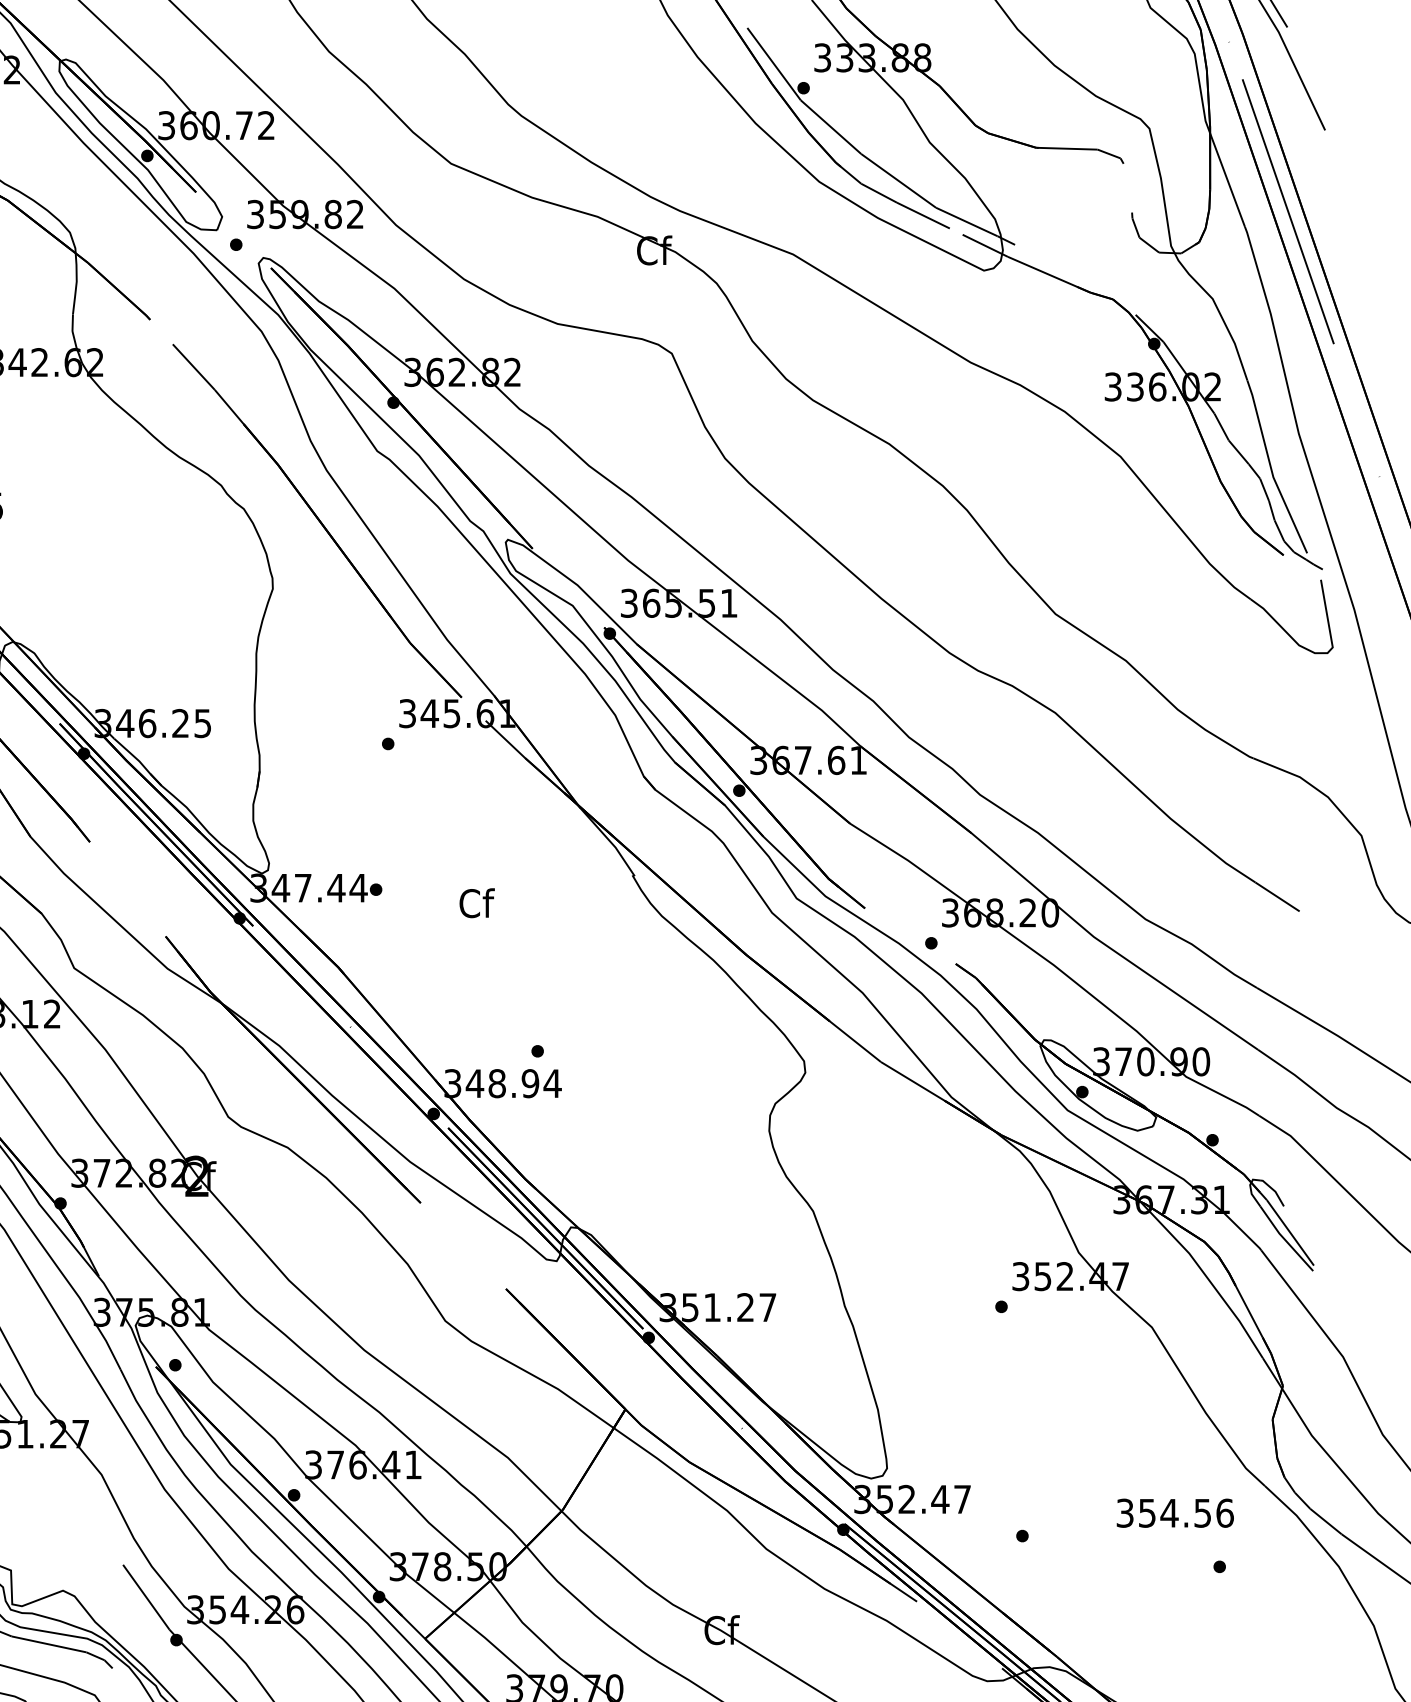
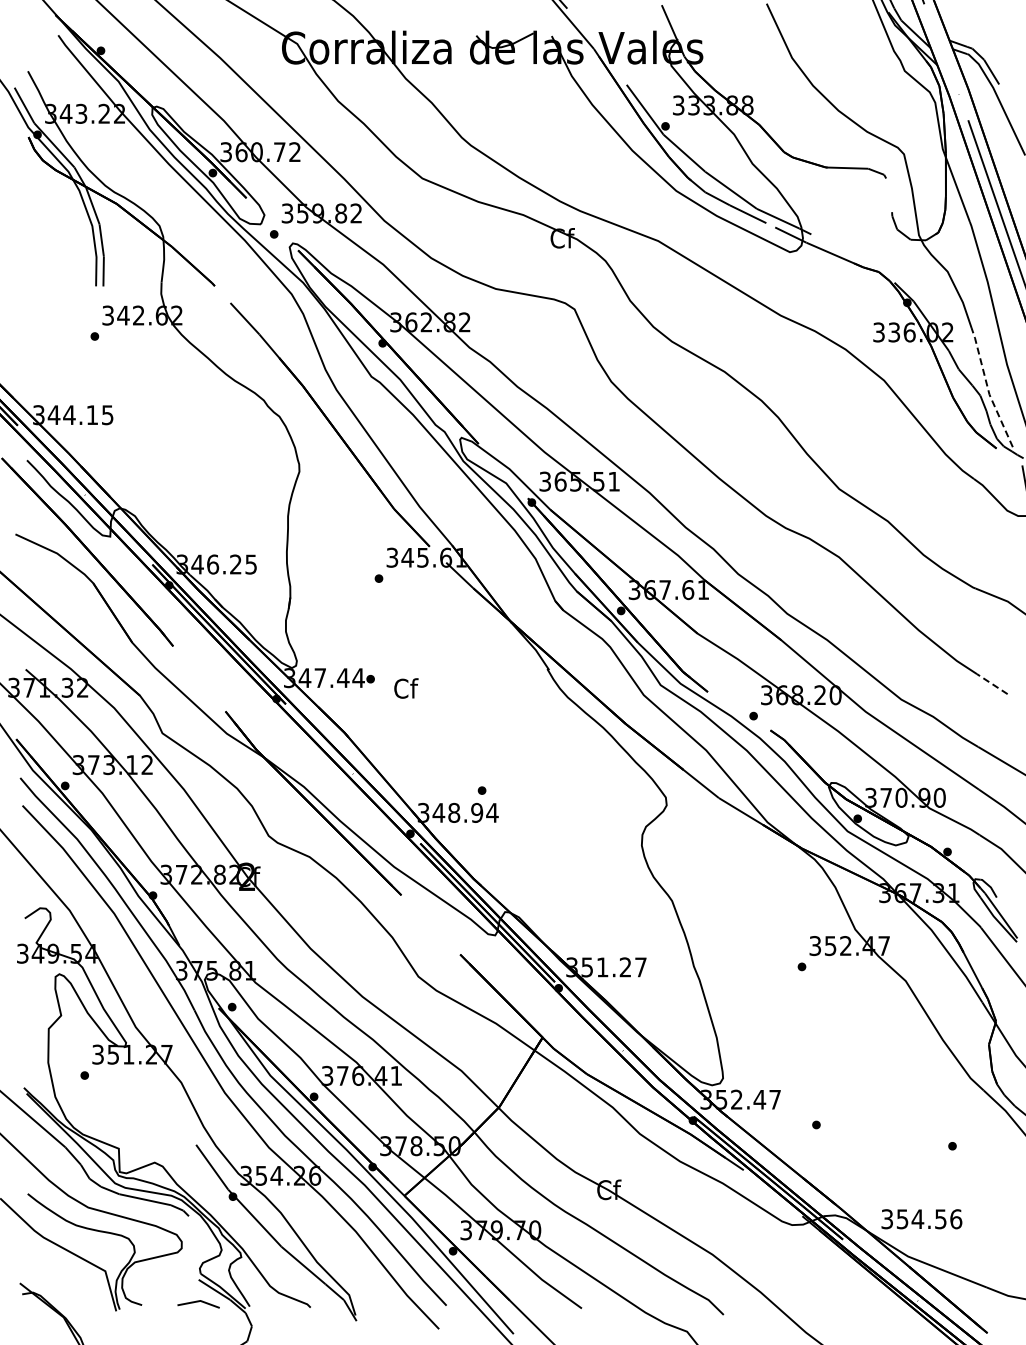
line: (1271, 469) -> (988, 389), solid -> dashed
line: (1276, 895) -> (991, 683), solid -> dashed
text: (477, 903) -> (406, 688), moved
text: (1174, 1513) -> (921, 1219), moved

